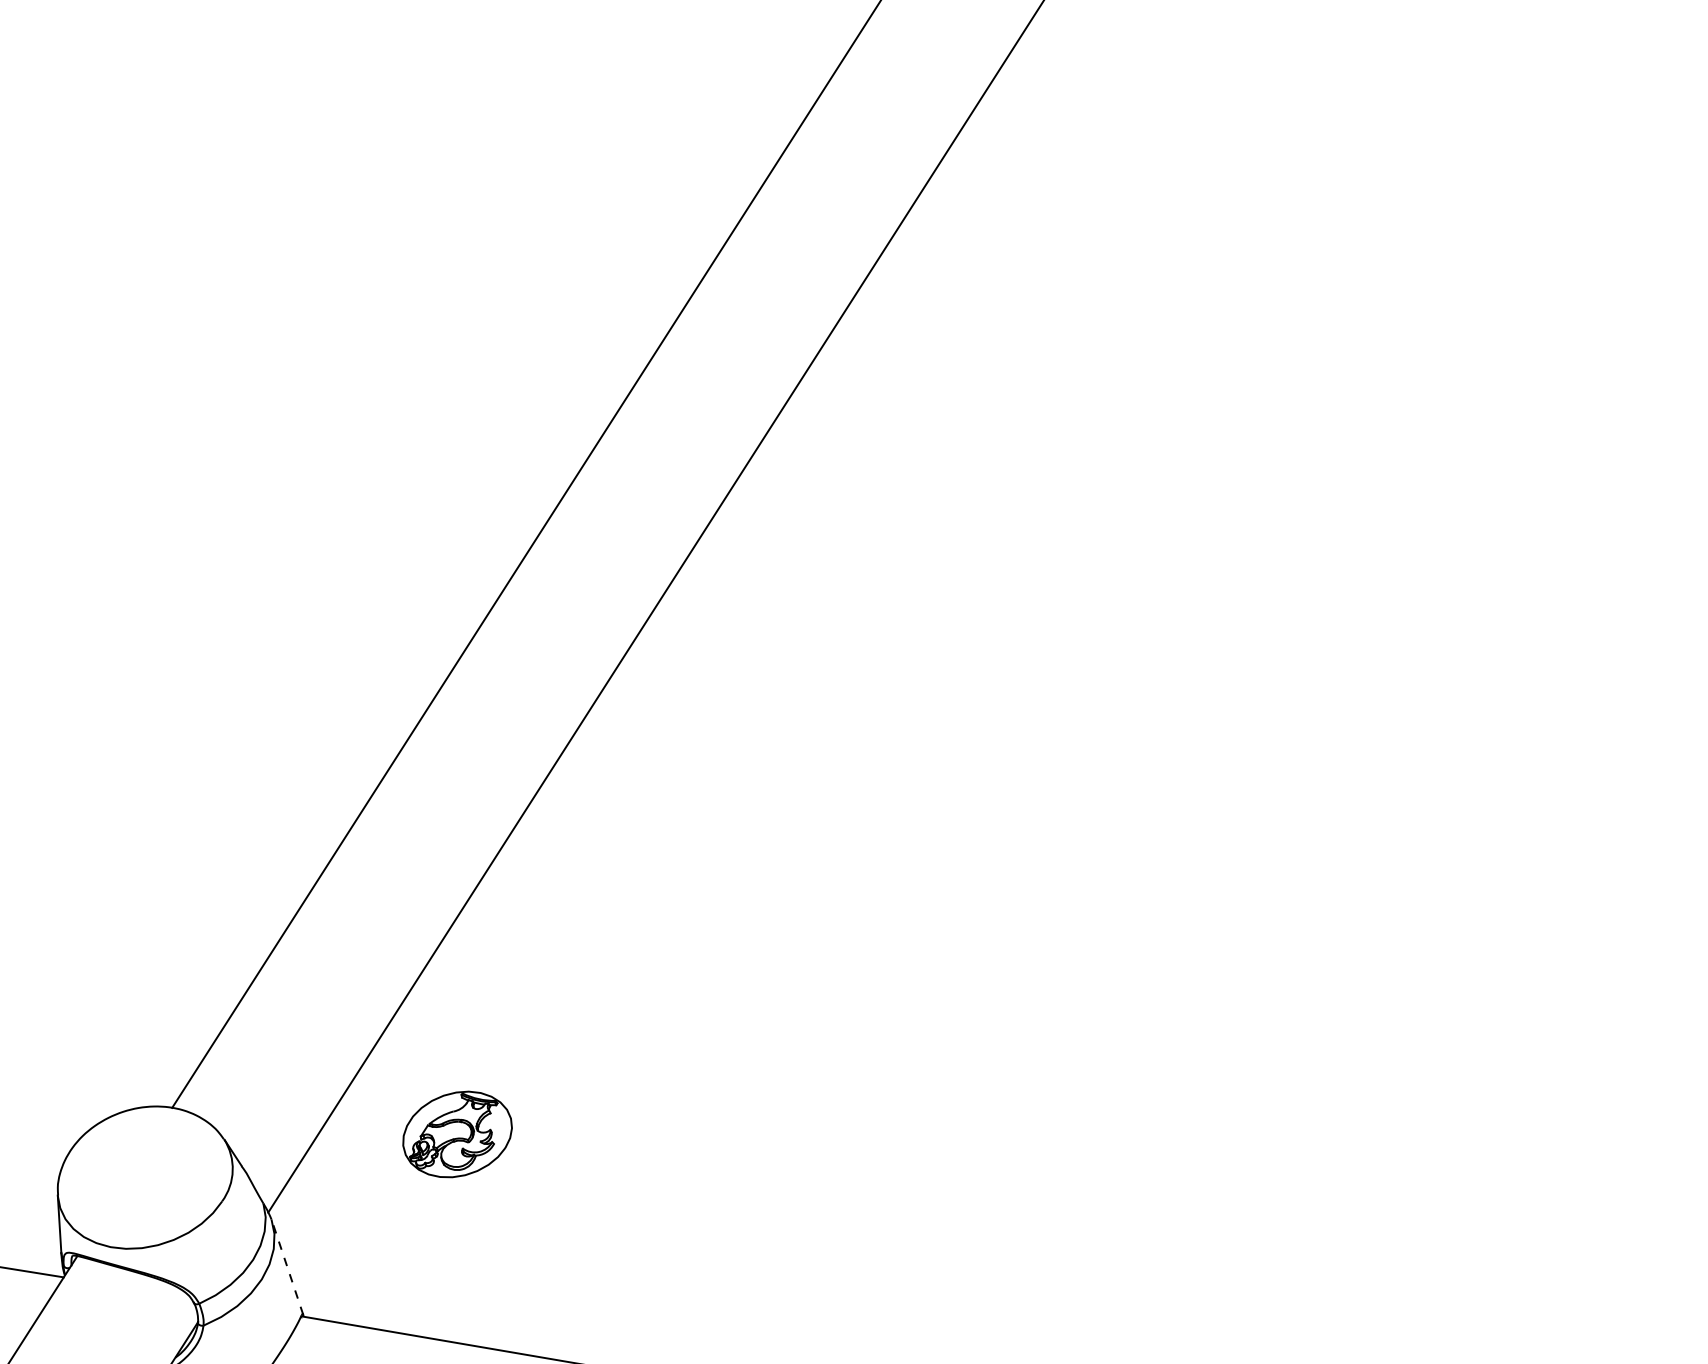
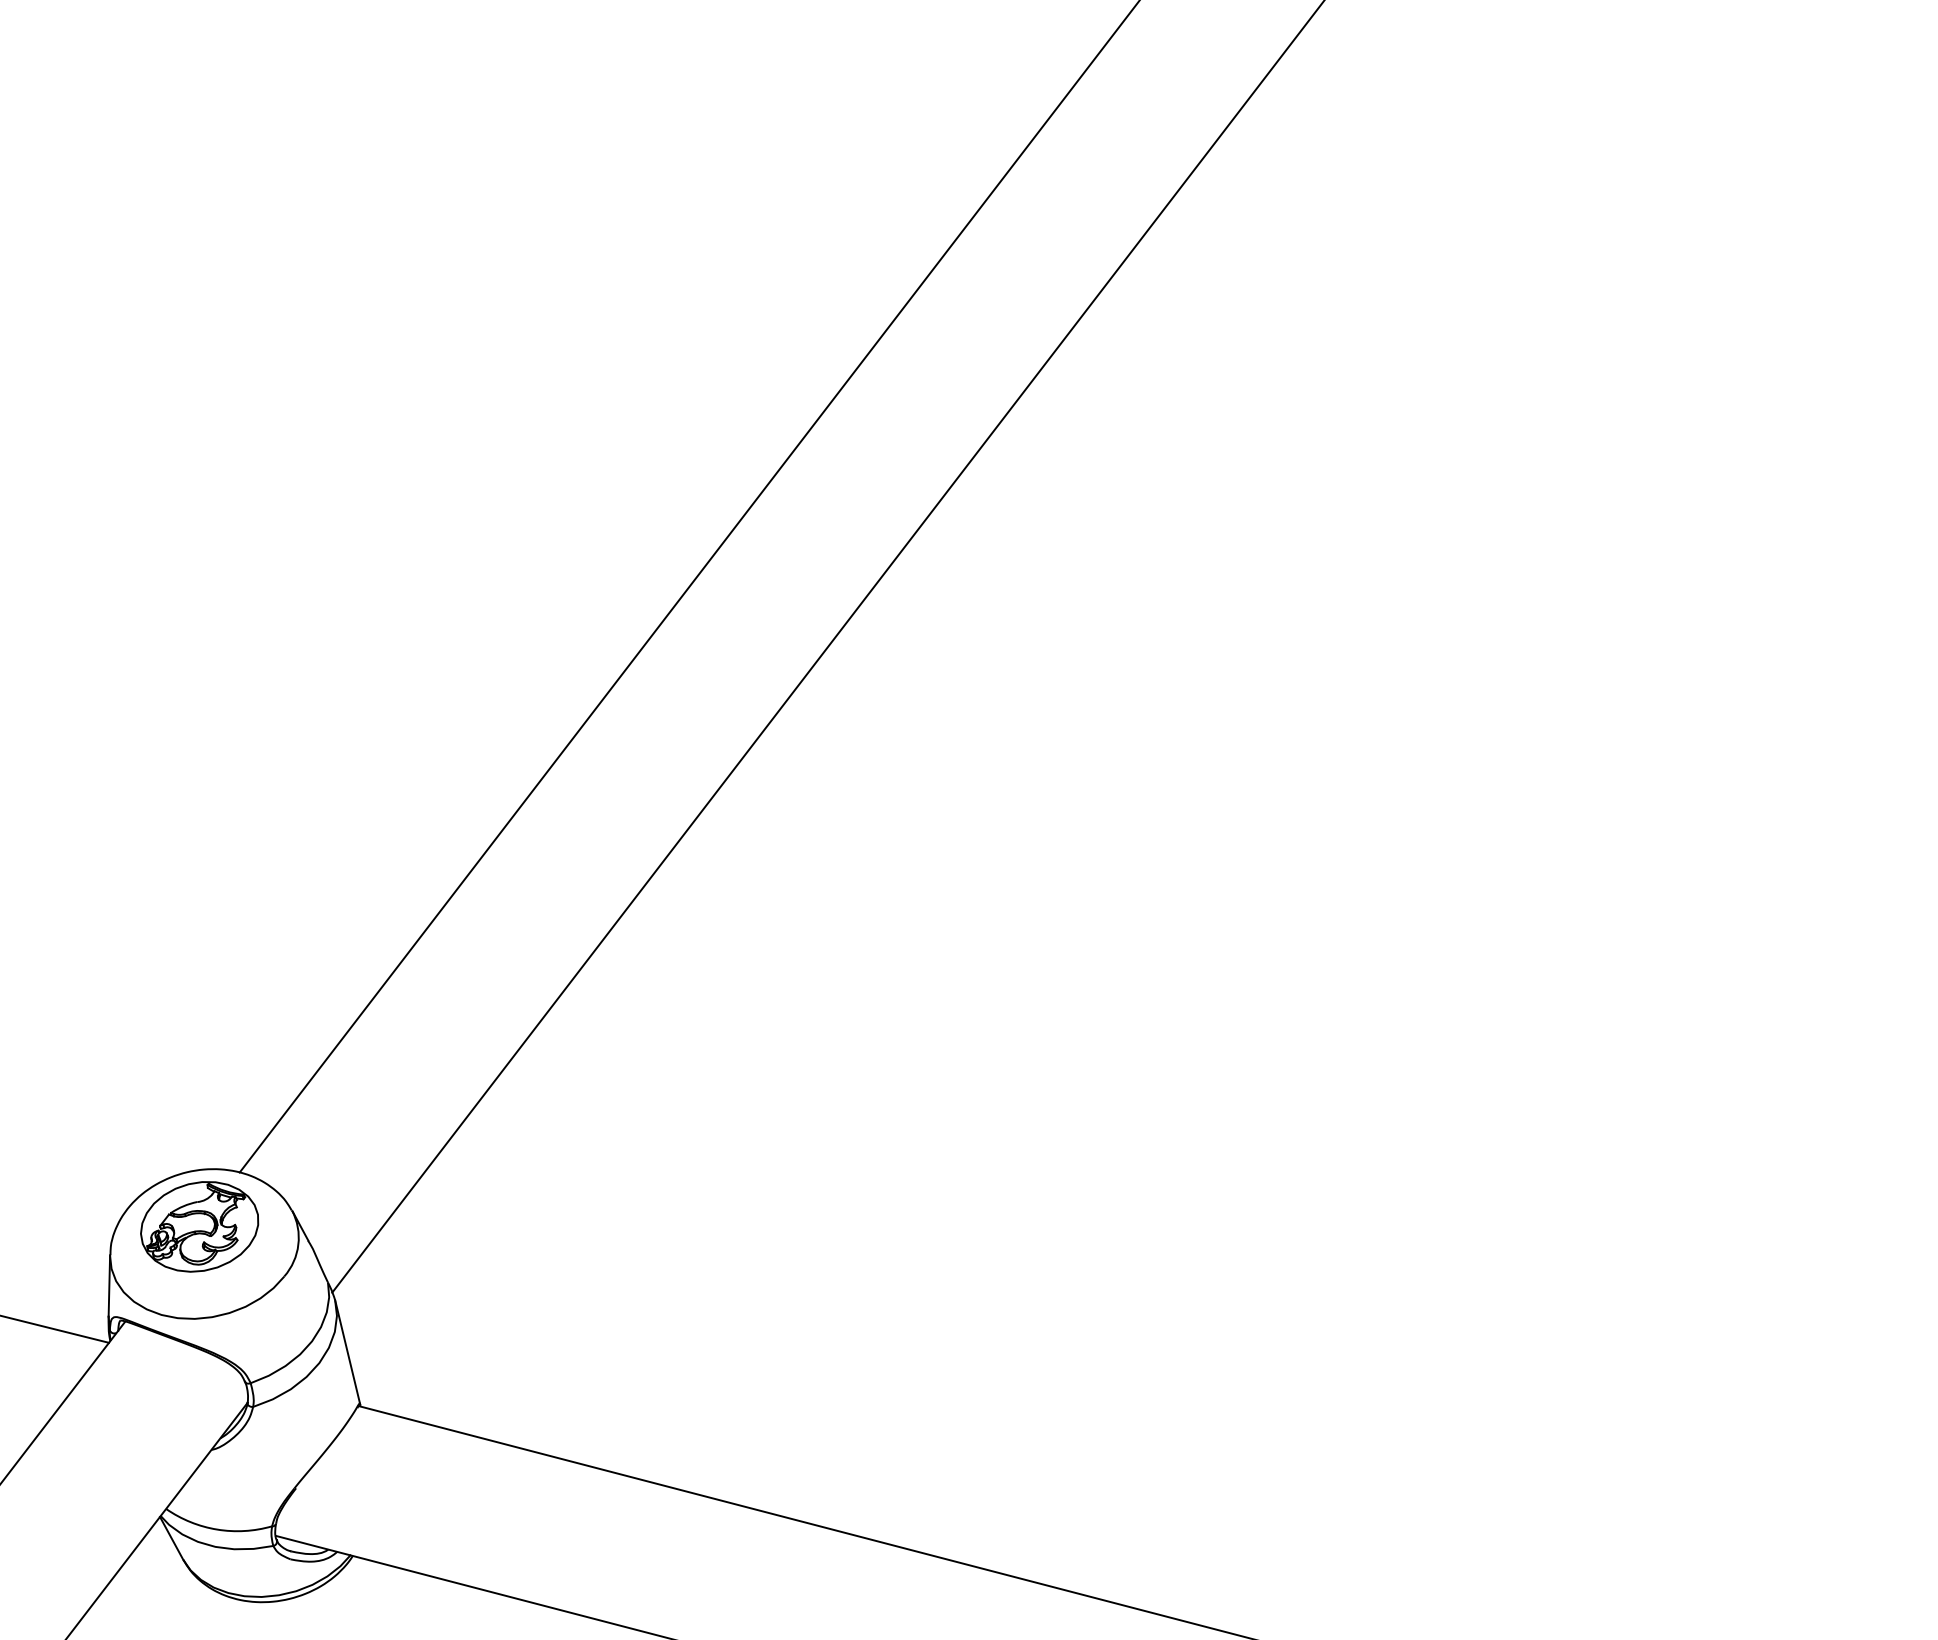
part: (457, 1134) -> (199, 1226), moved
line: (287, 1267) -> (347, 1352), dashed -> solid

